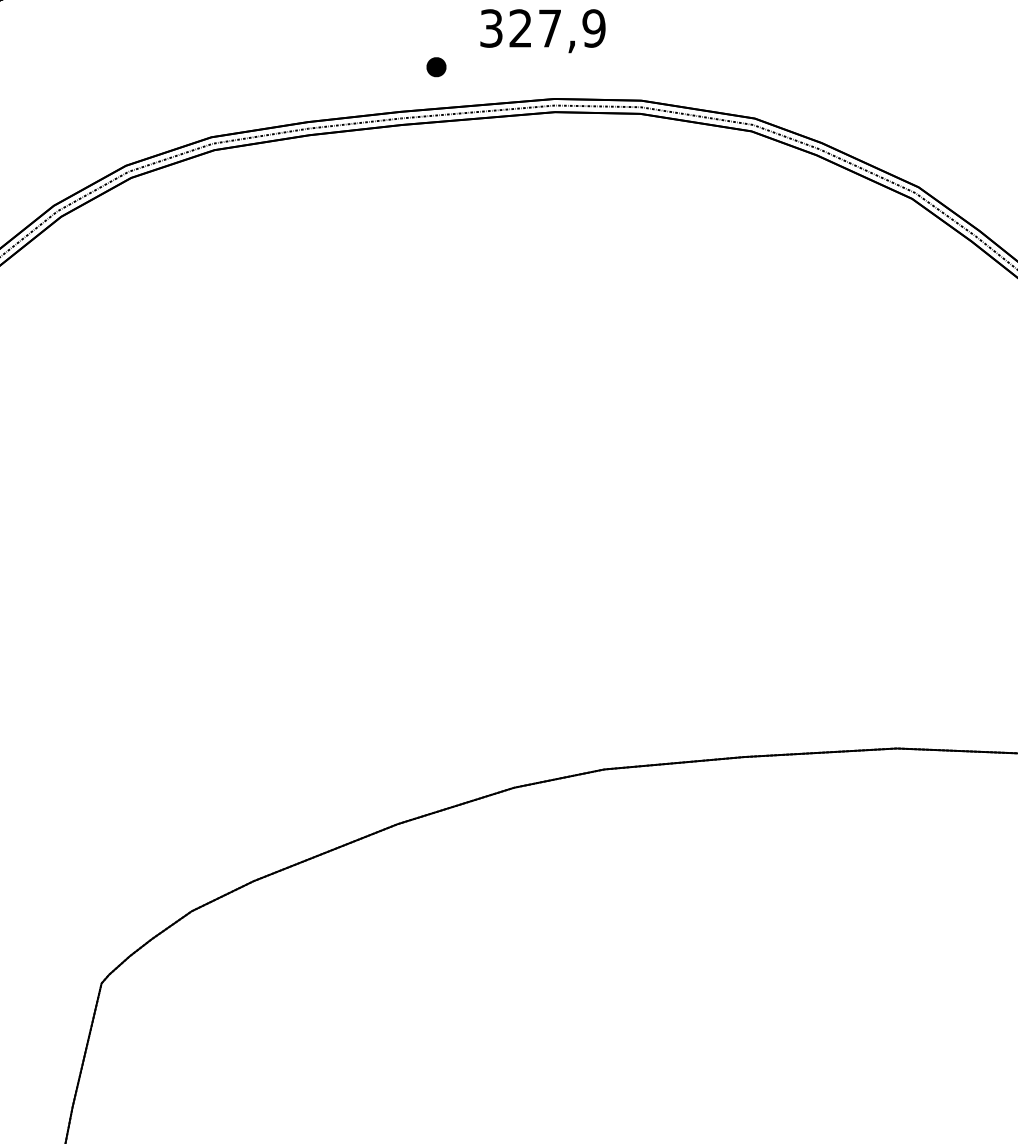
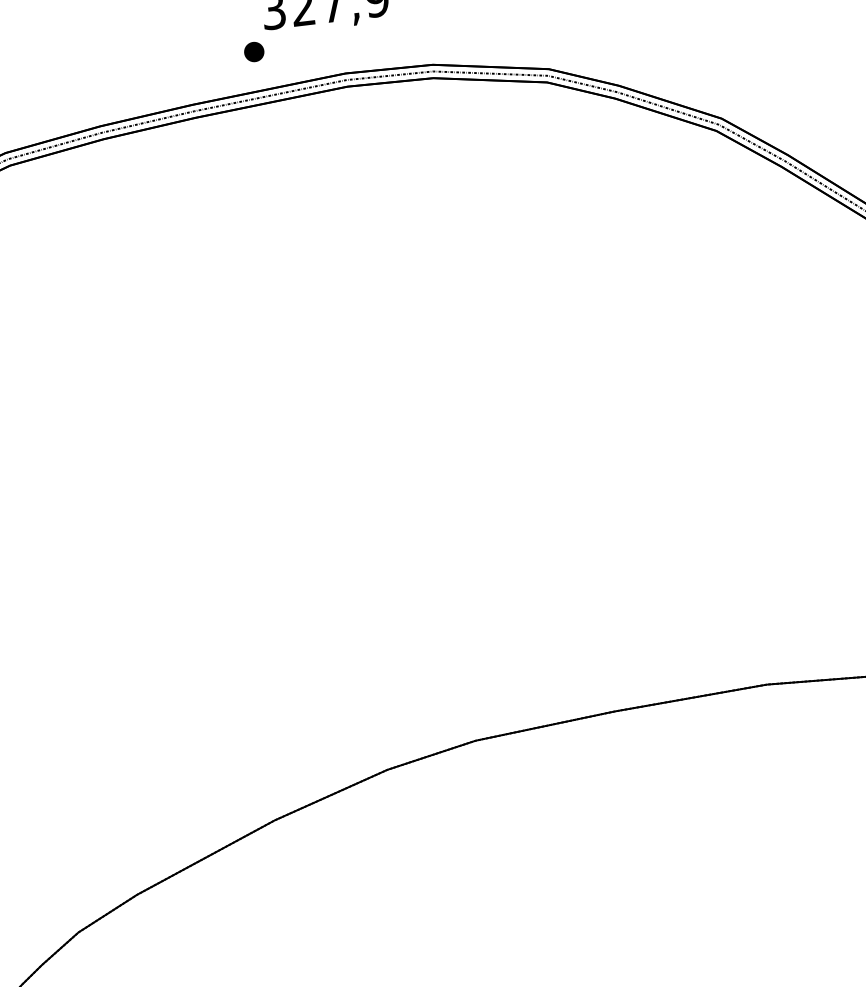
part: (436, 67) -> (254, 52), moved

